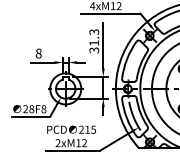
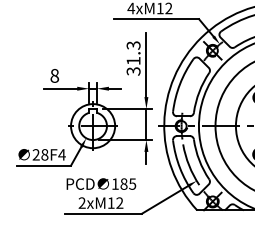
text: (43, 108) -> (61, 154), 28F8 -> 28F4
text: (84, 129) -> (119, 183), 215 -> 185

